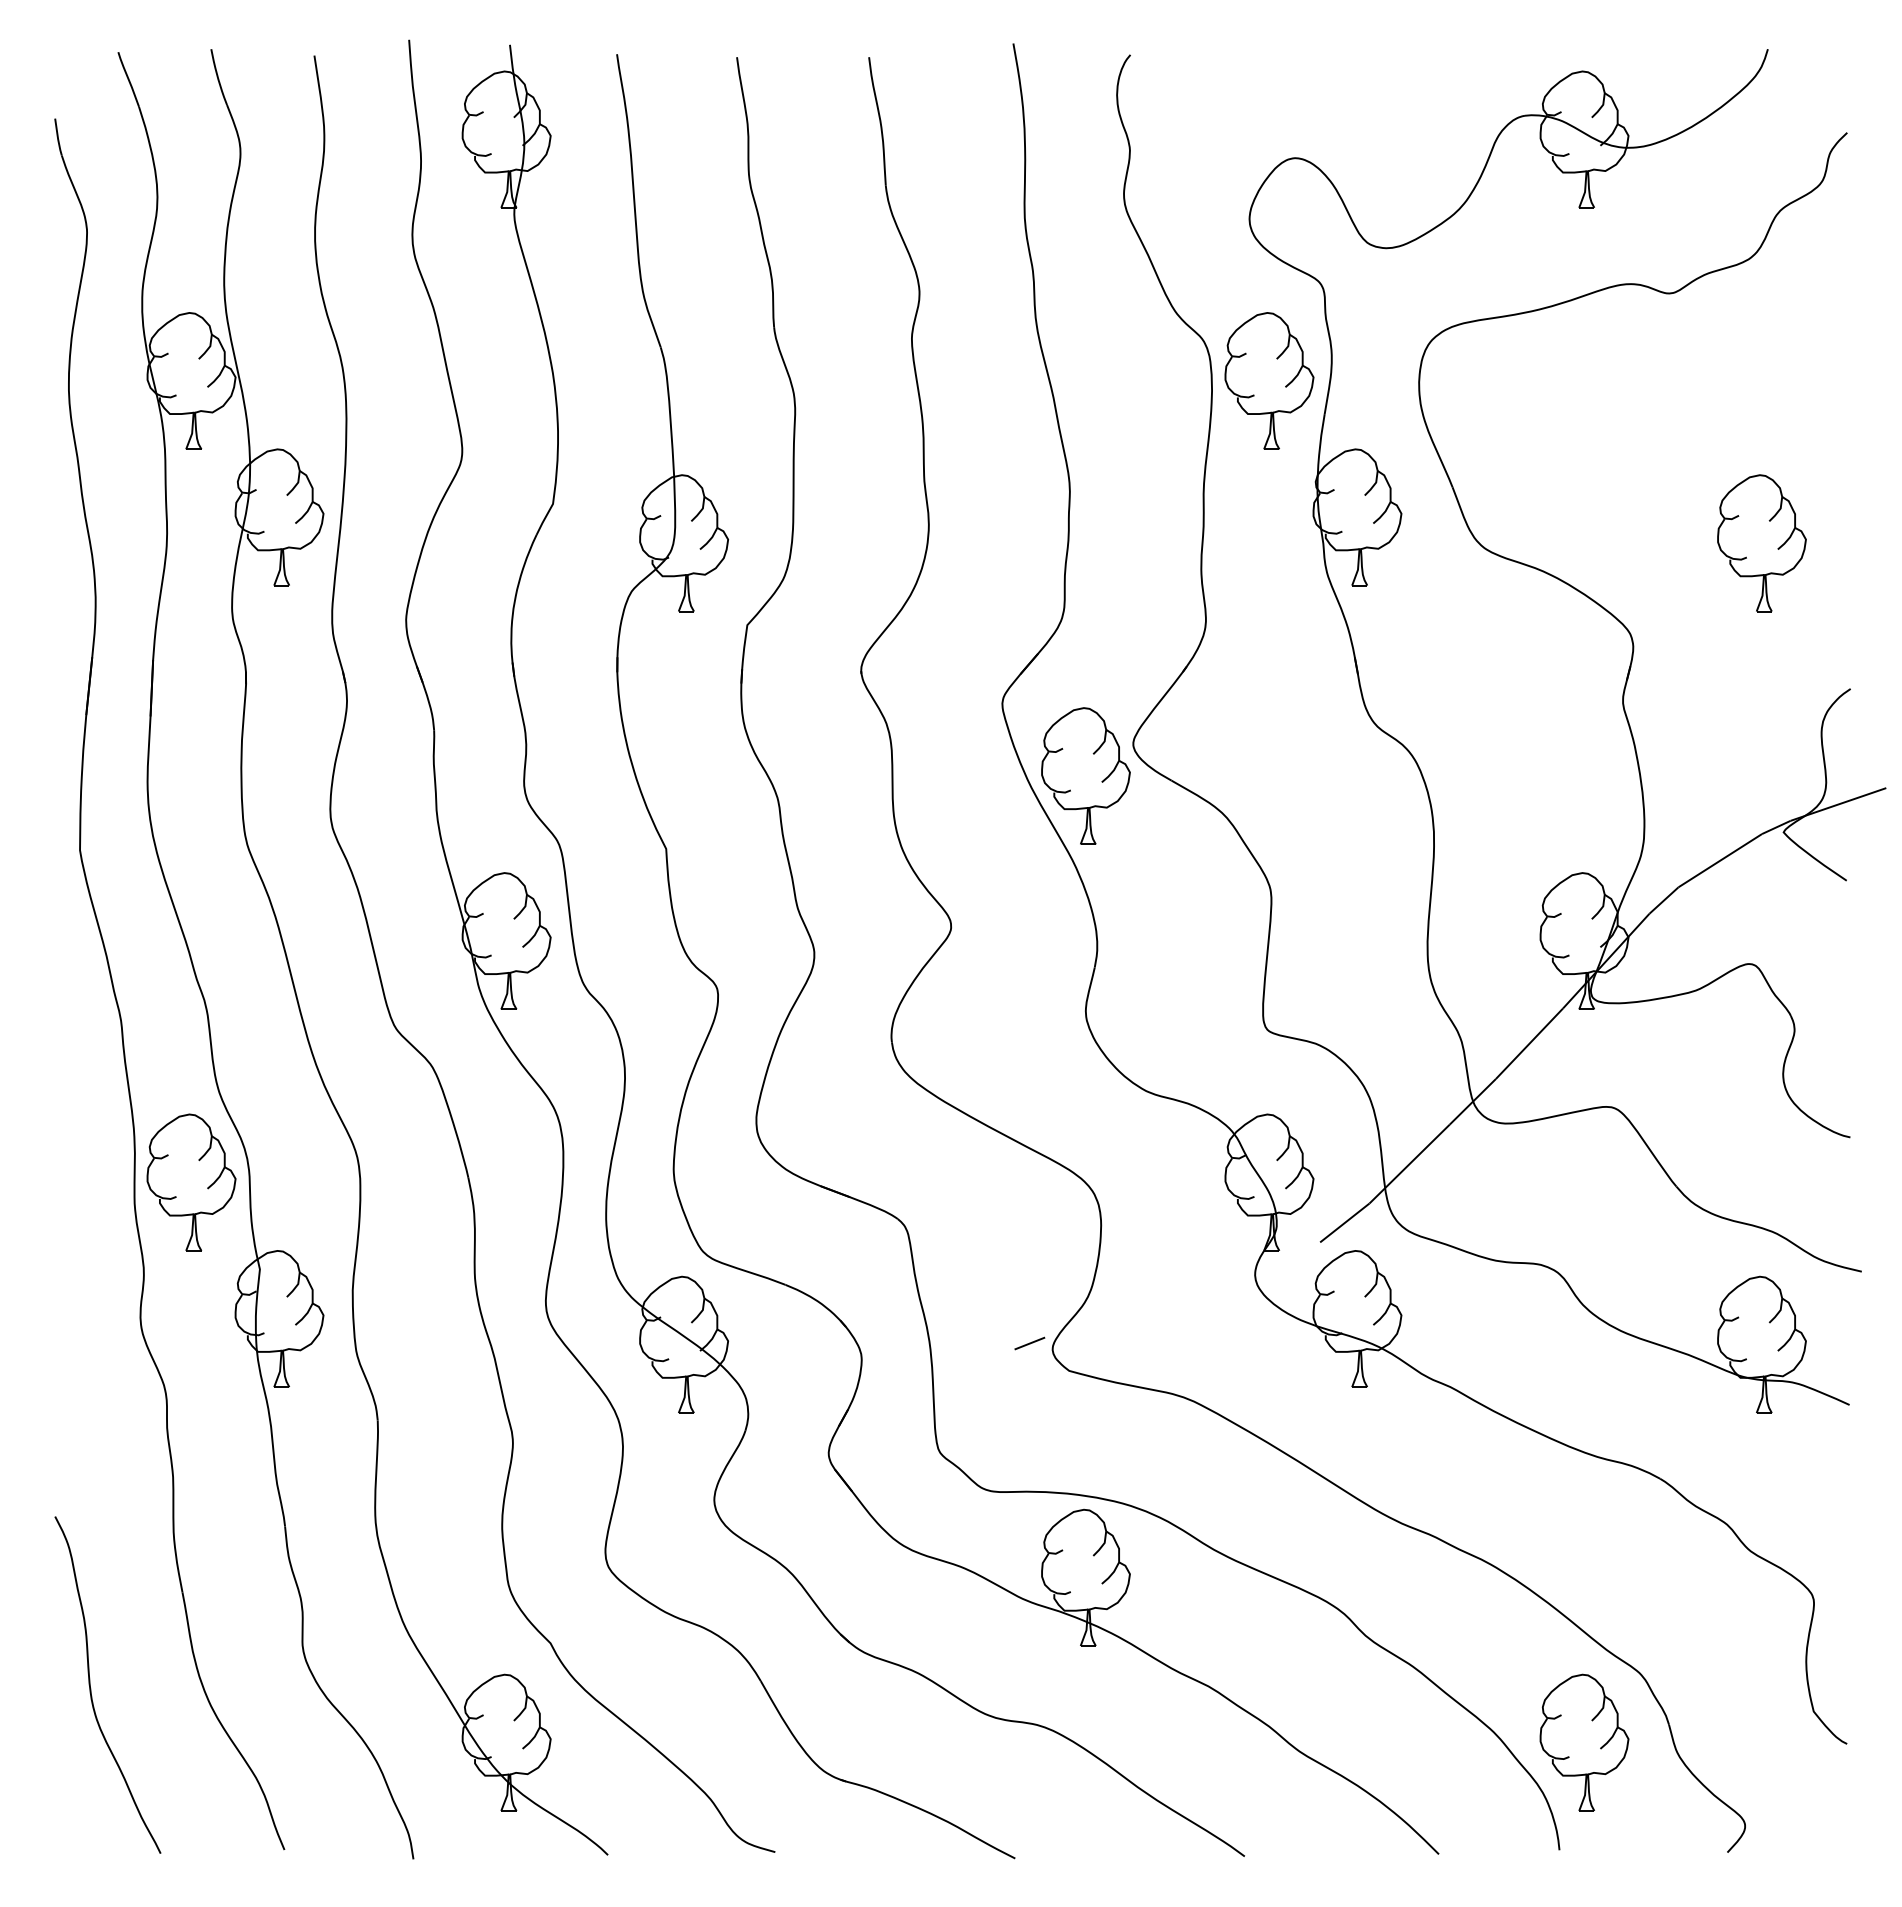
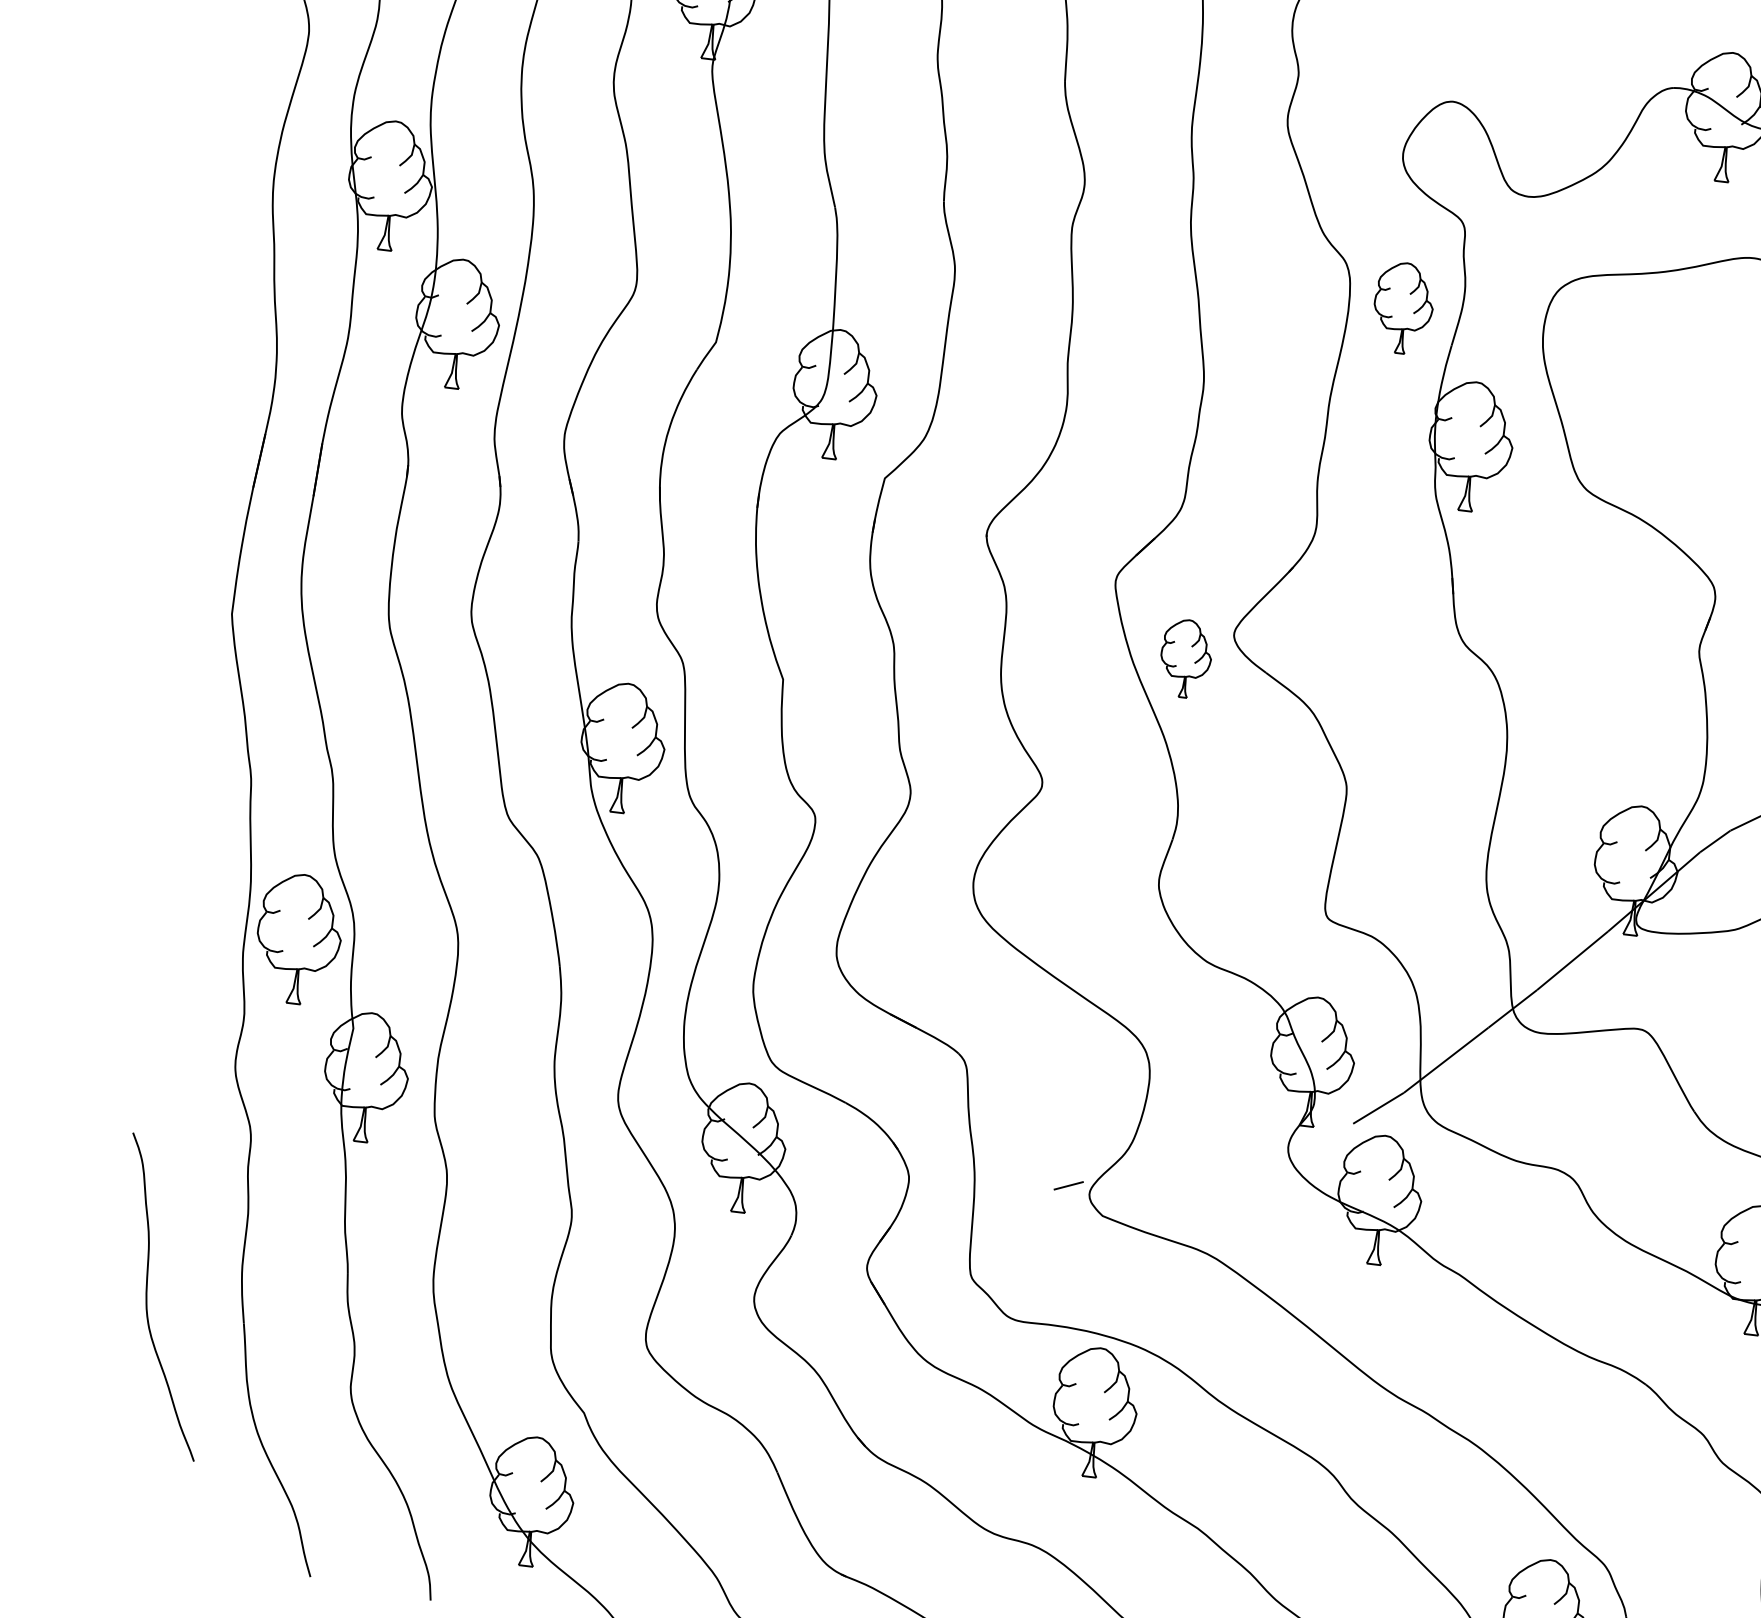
part: (1269, 380) -> (1403, 307), size x0.7
part: (1085, 775) -> (1185, 658), size x0.6
curve: (91, 1688) -> (147, 1298), moved

